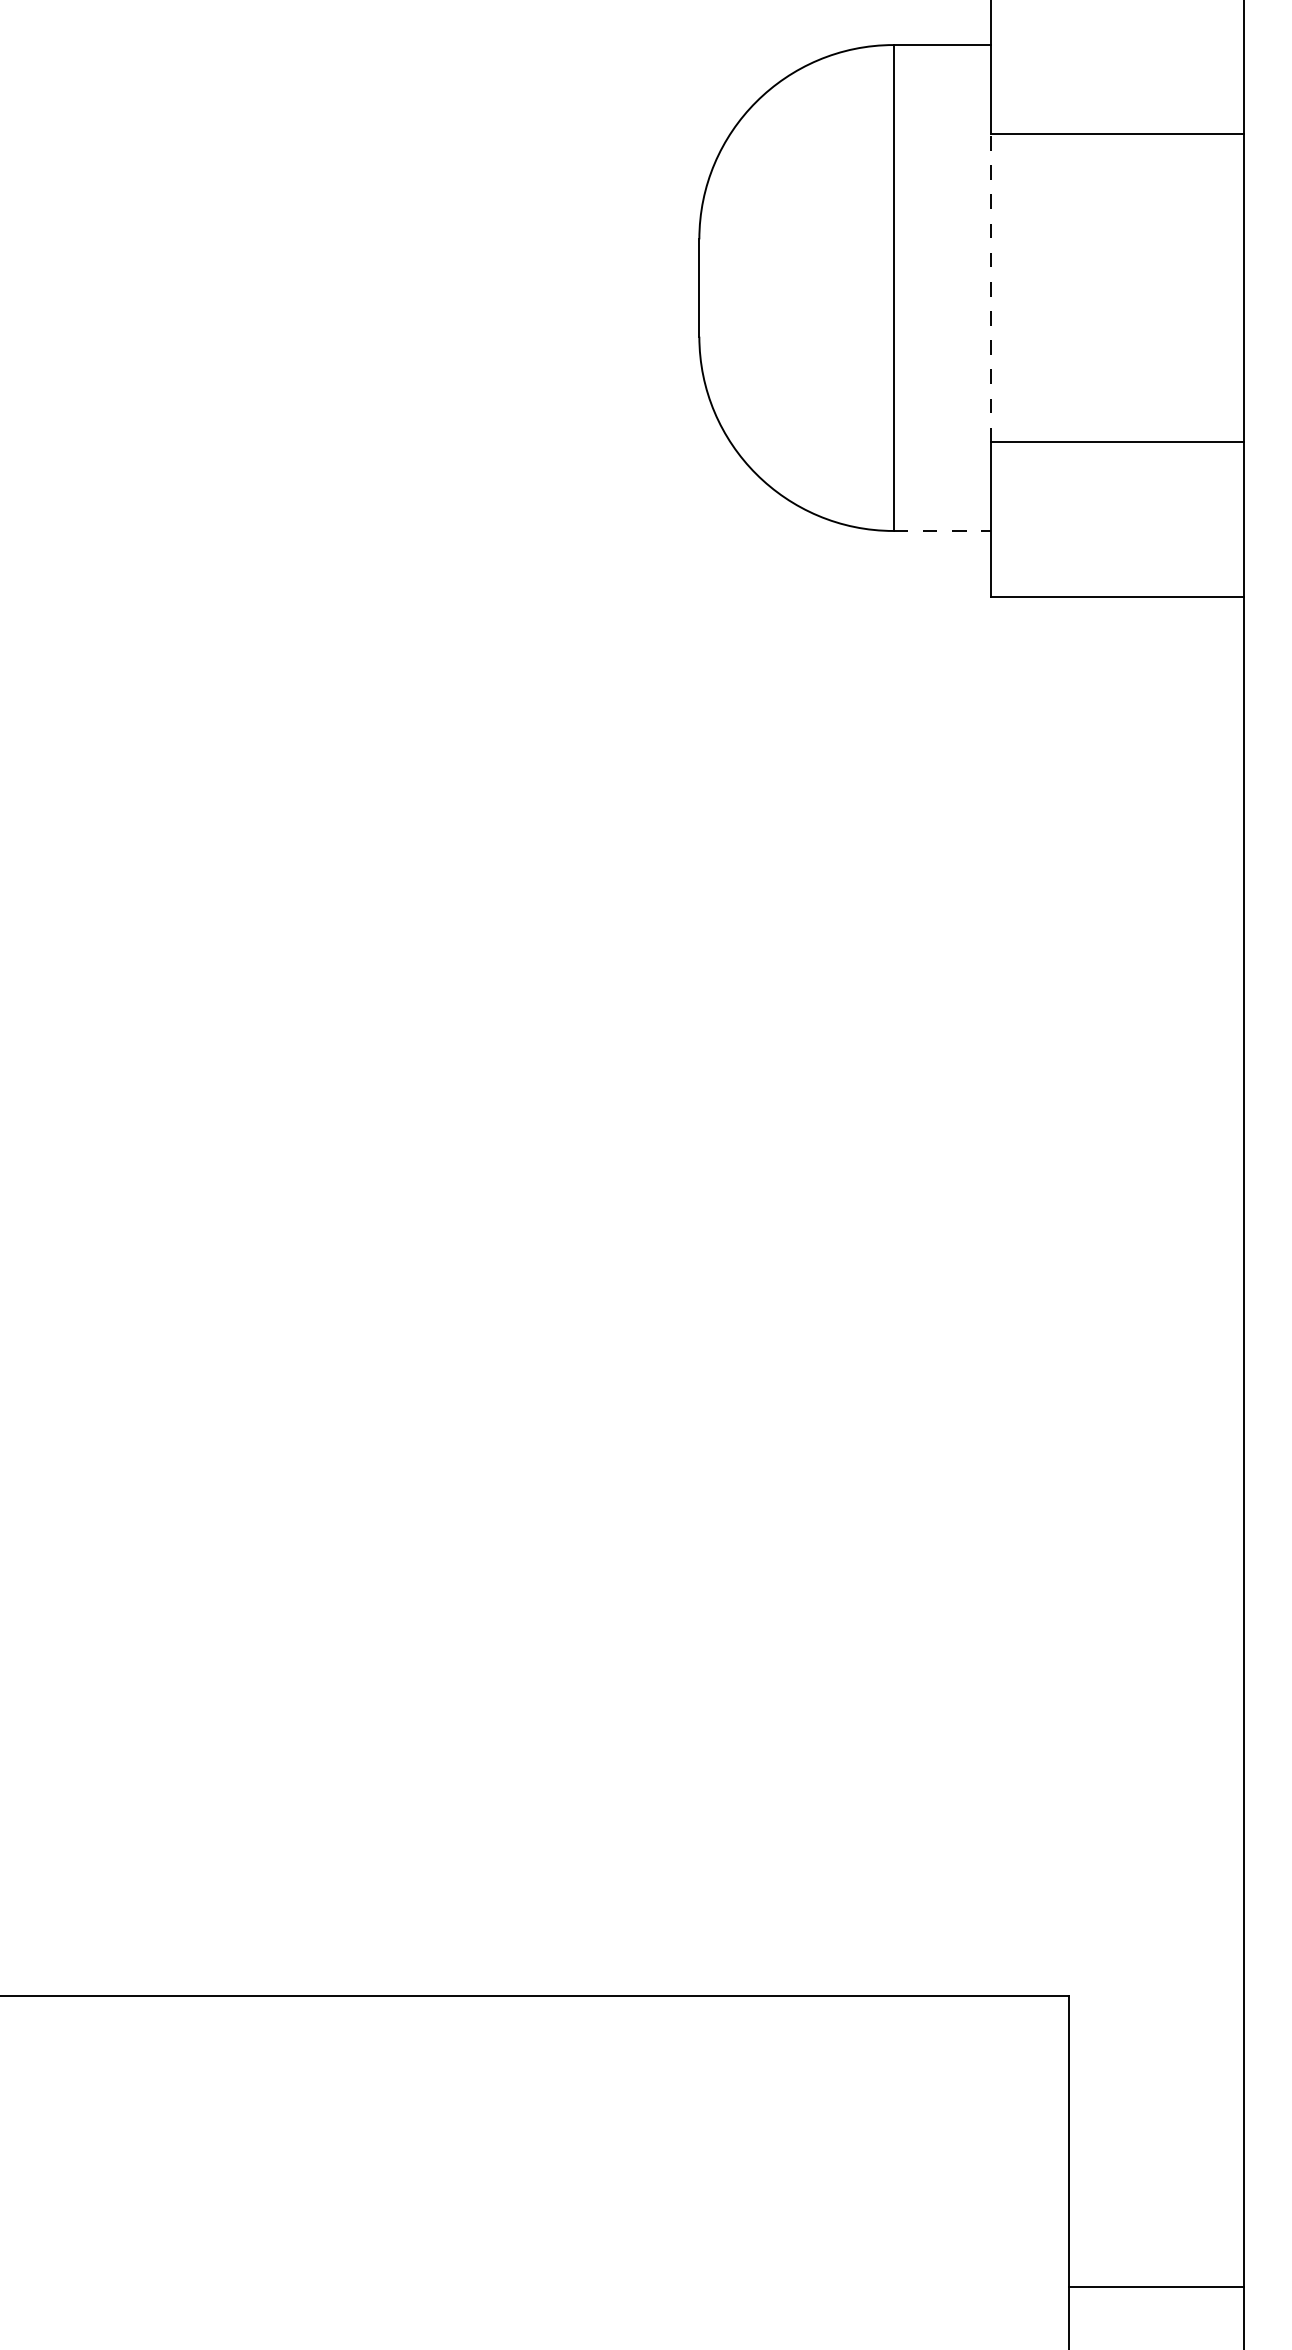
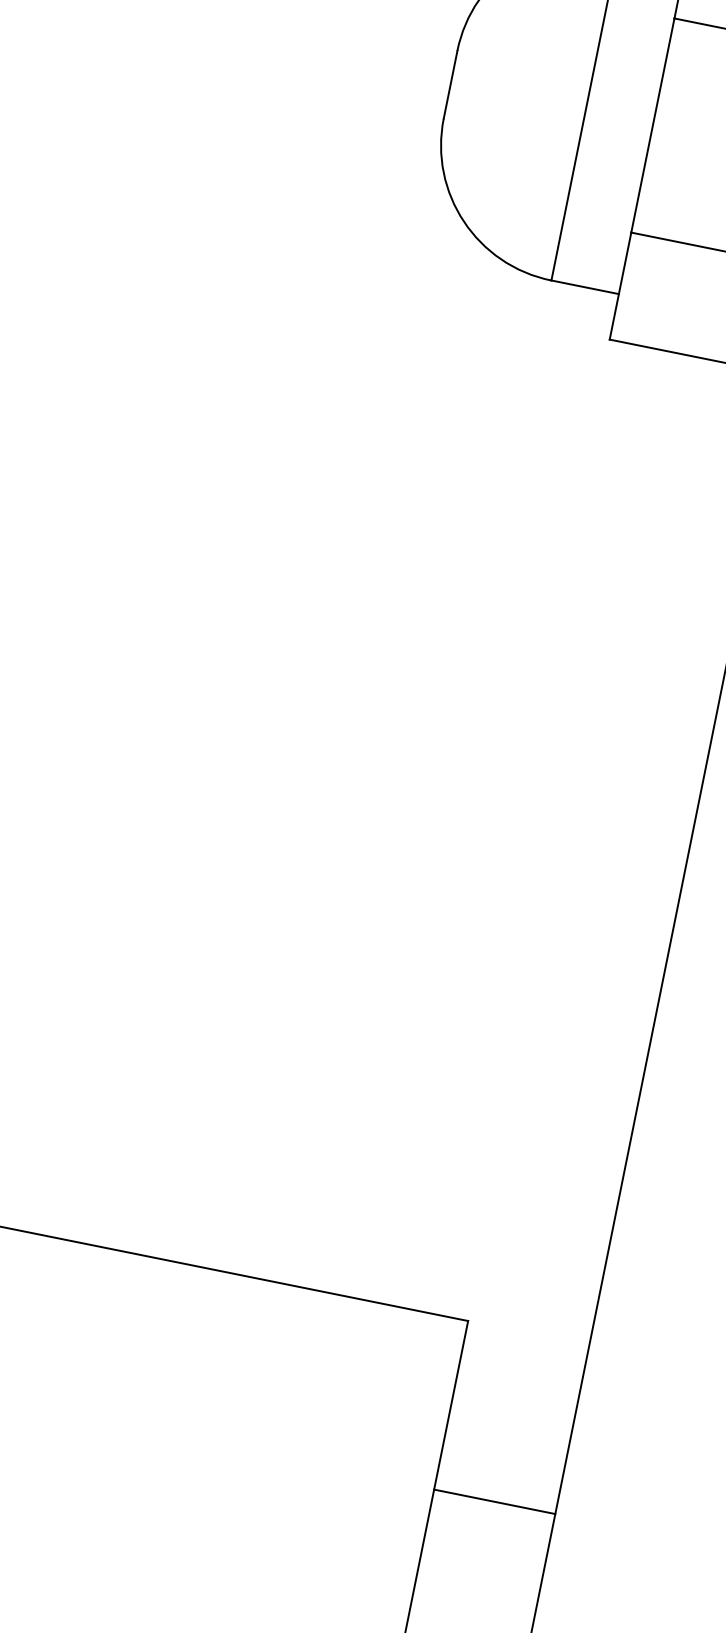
line: (990, 287) -> (652, 125), dashed -> solid
line: (942, 530) -> (585, 286), dashed -> solid
line: (1155, 2286) -> (494, 1501), moved

